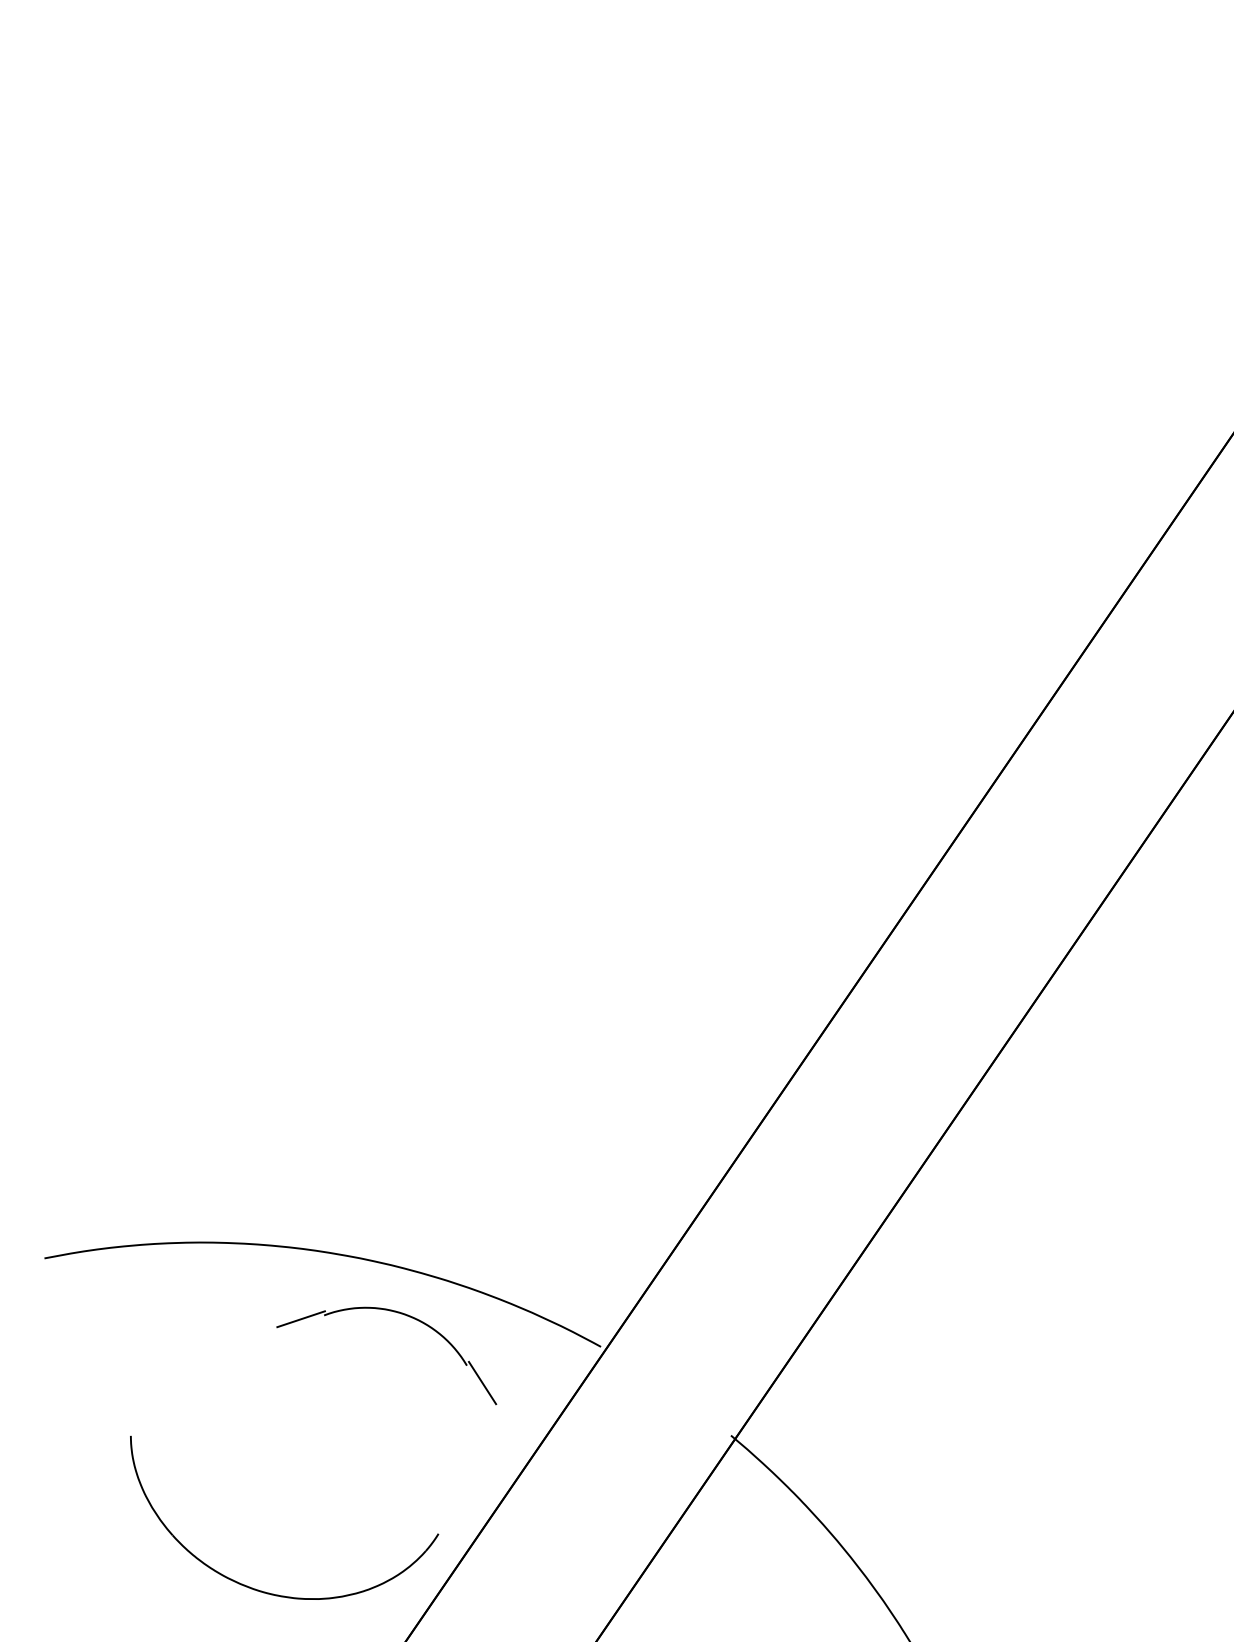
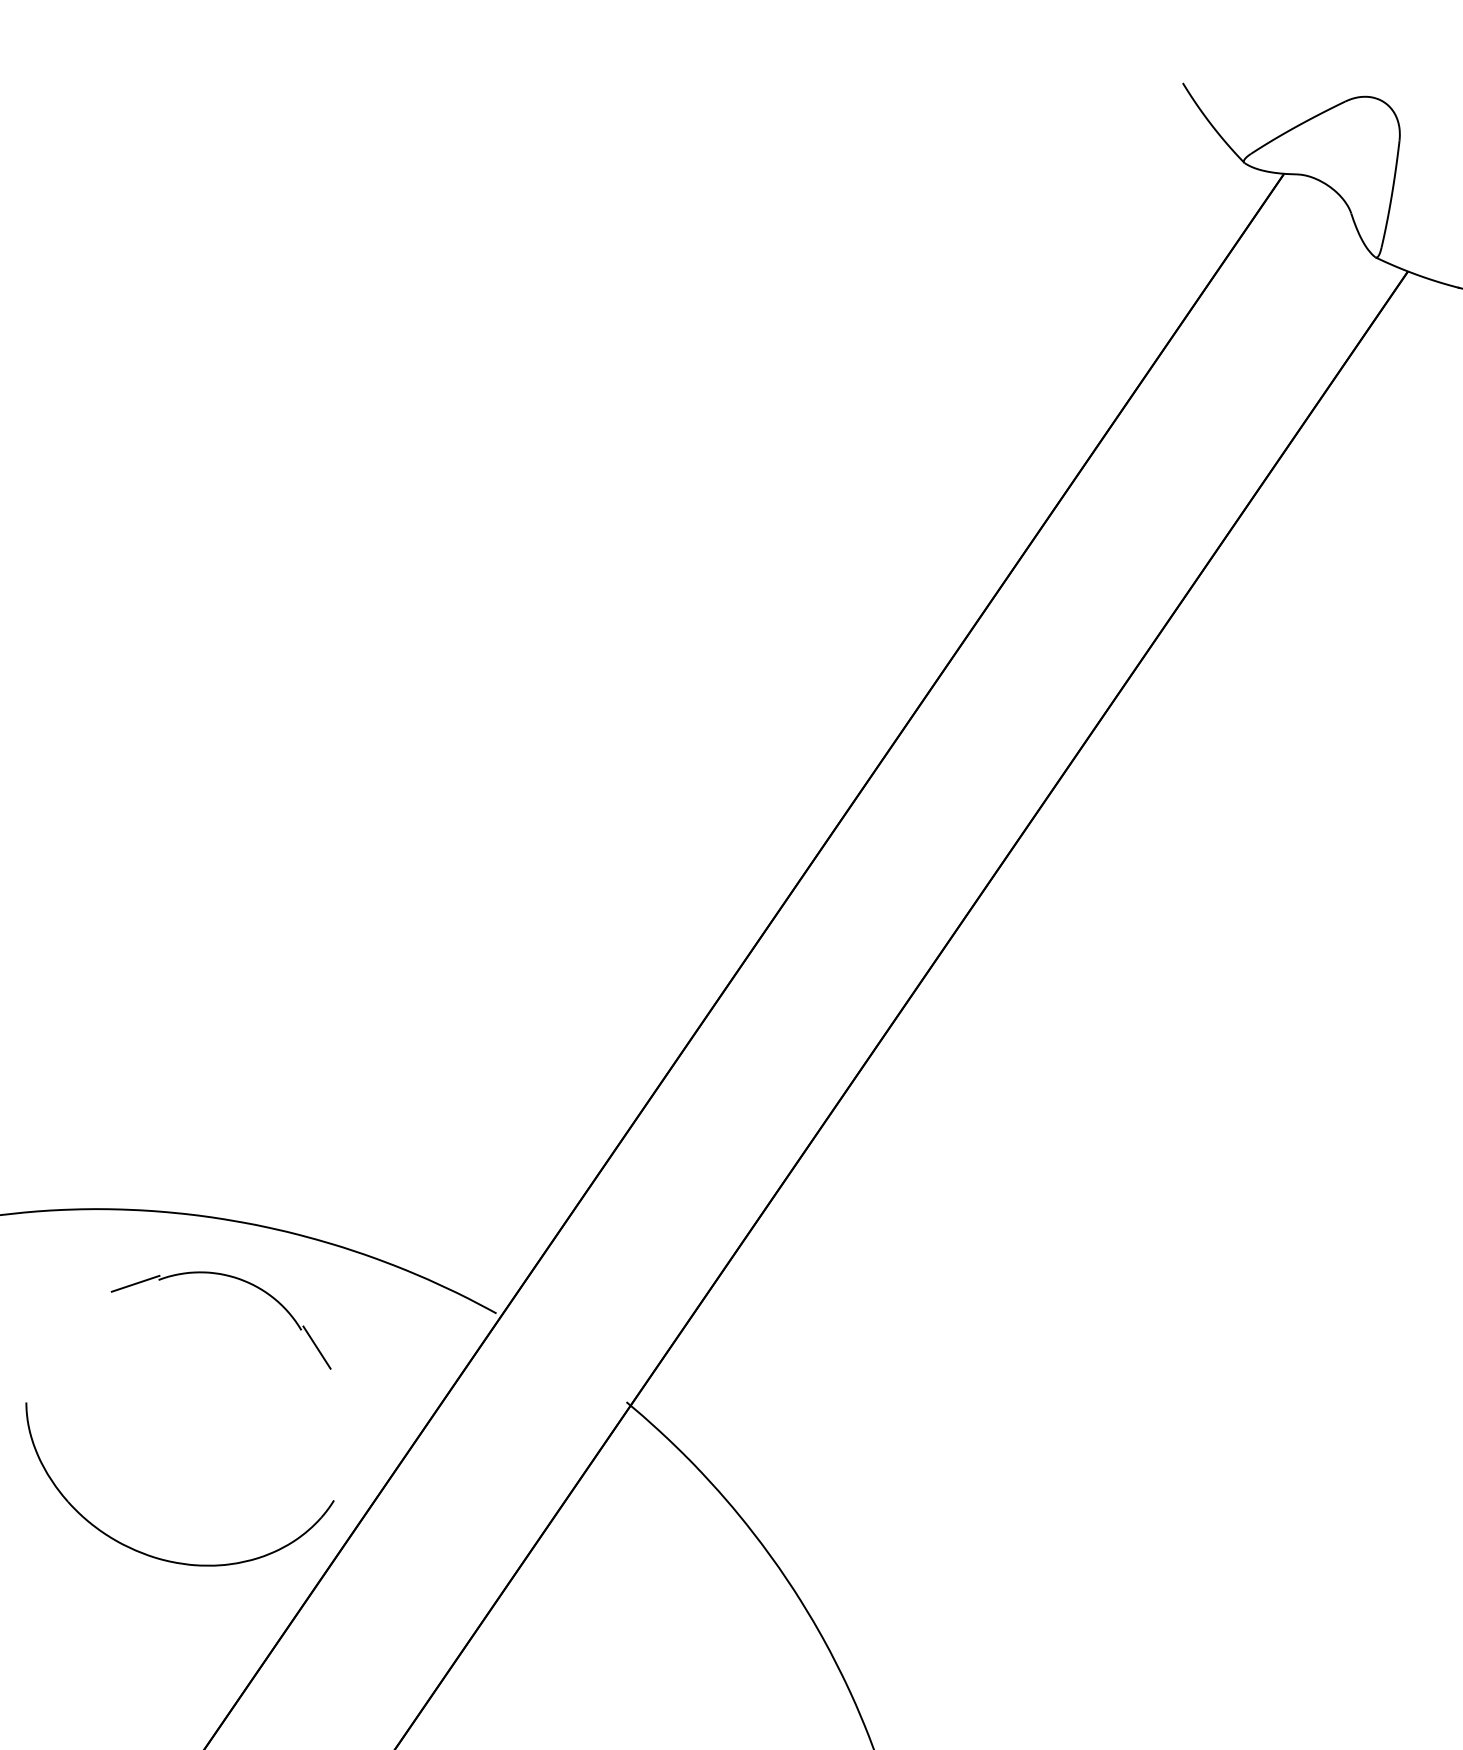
part: (399, 1313) -> (233, 1278), moved

